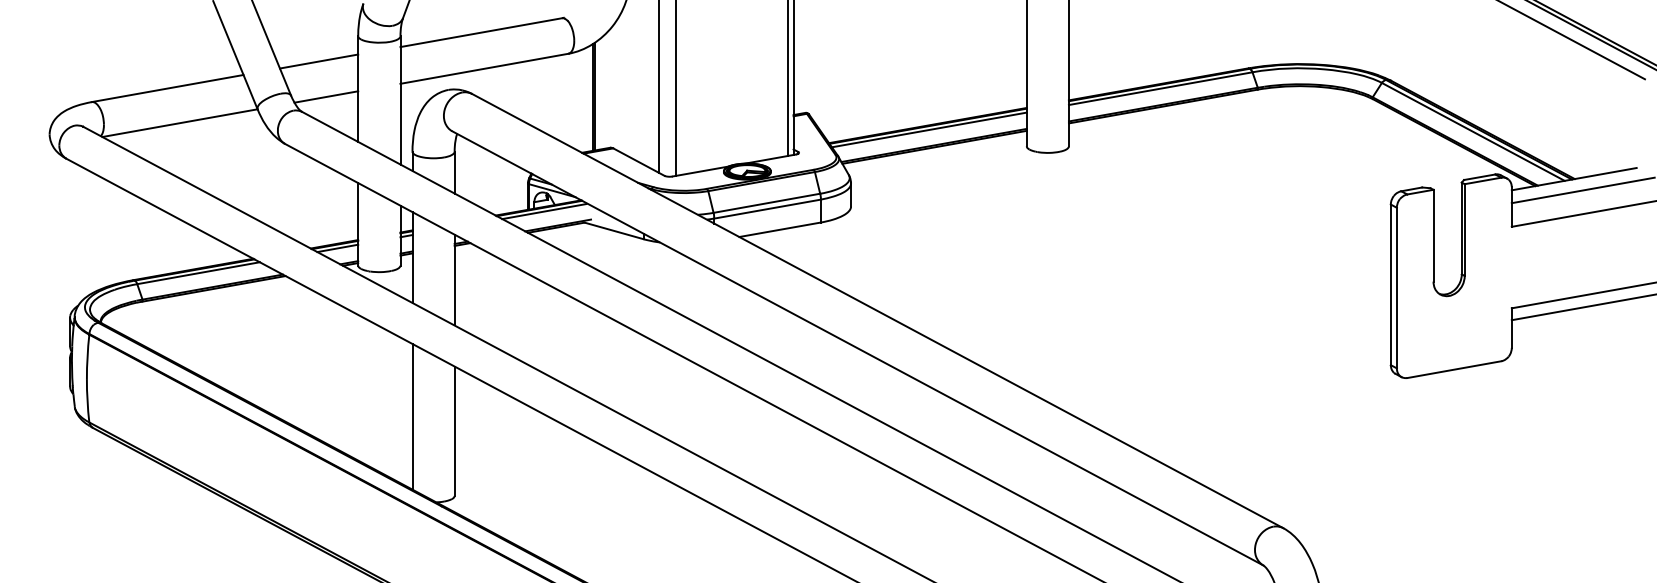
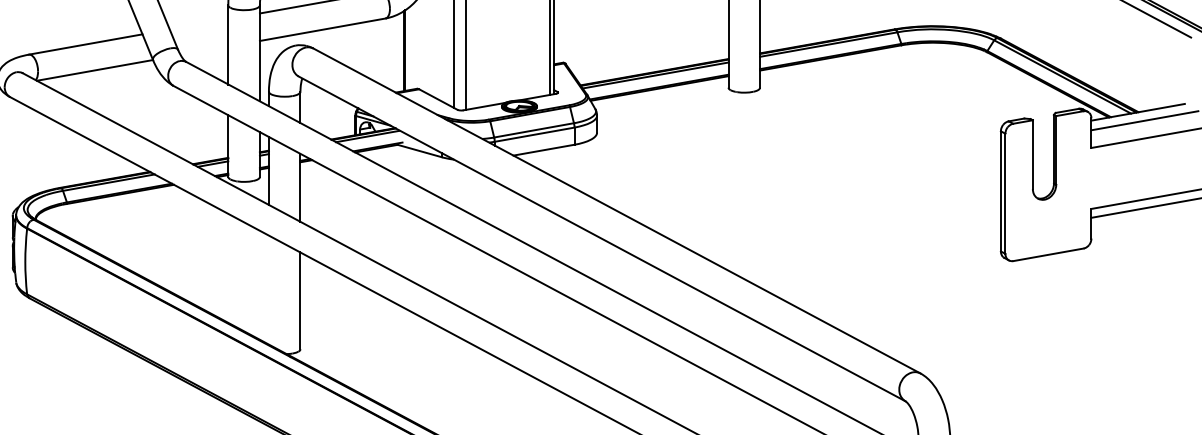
line: (319, 61) -> (199, 24), removed
line: (326, 96) -> (204, 50), removed
line: (412, 416) -> (268, 289), removed

